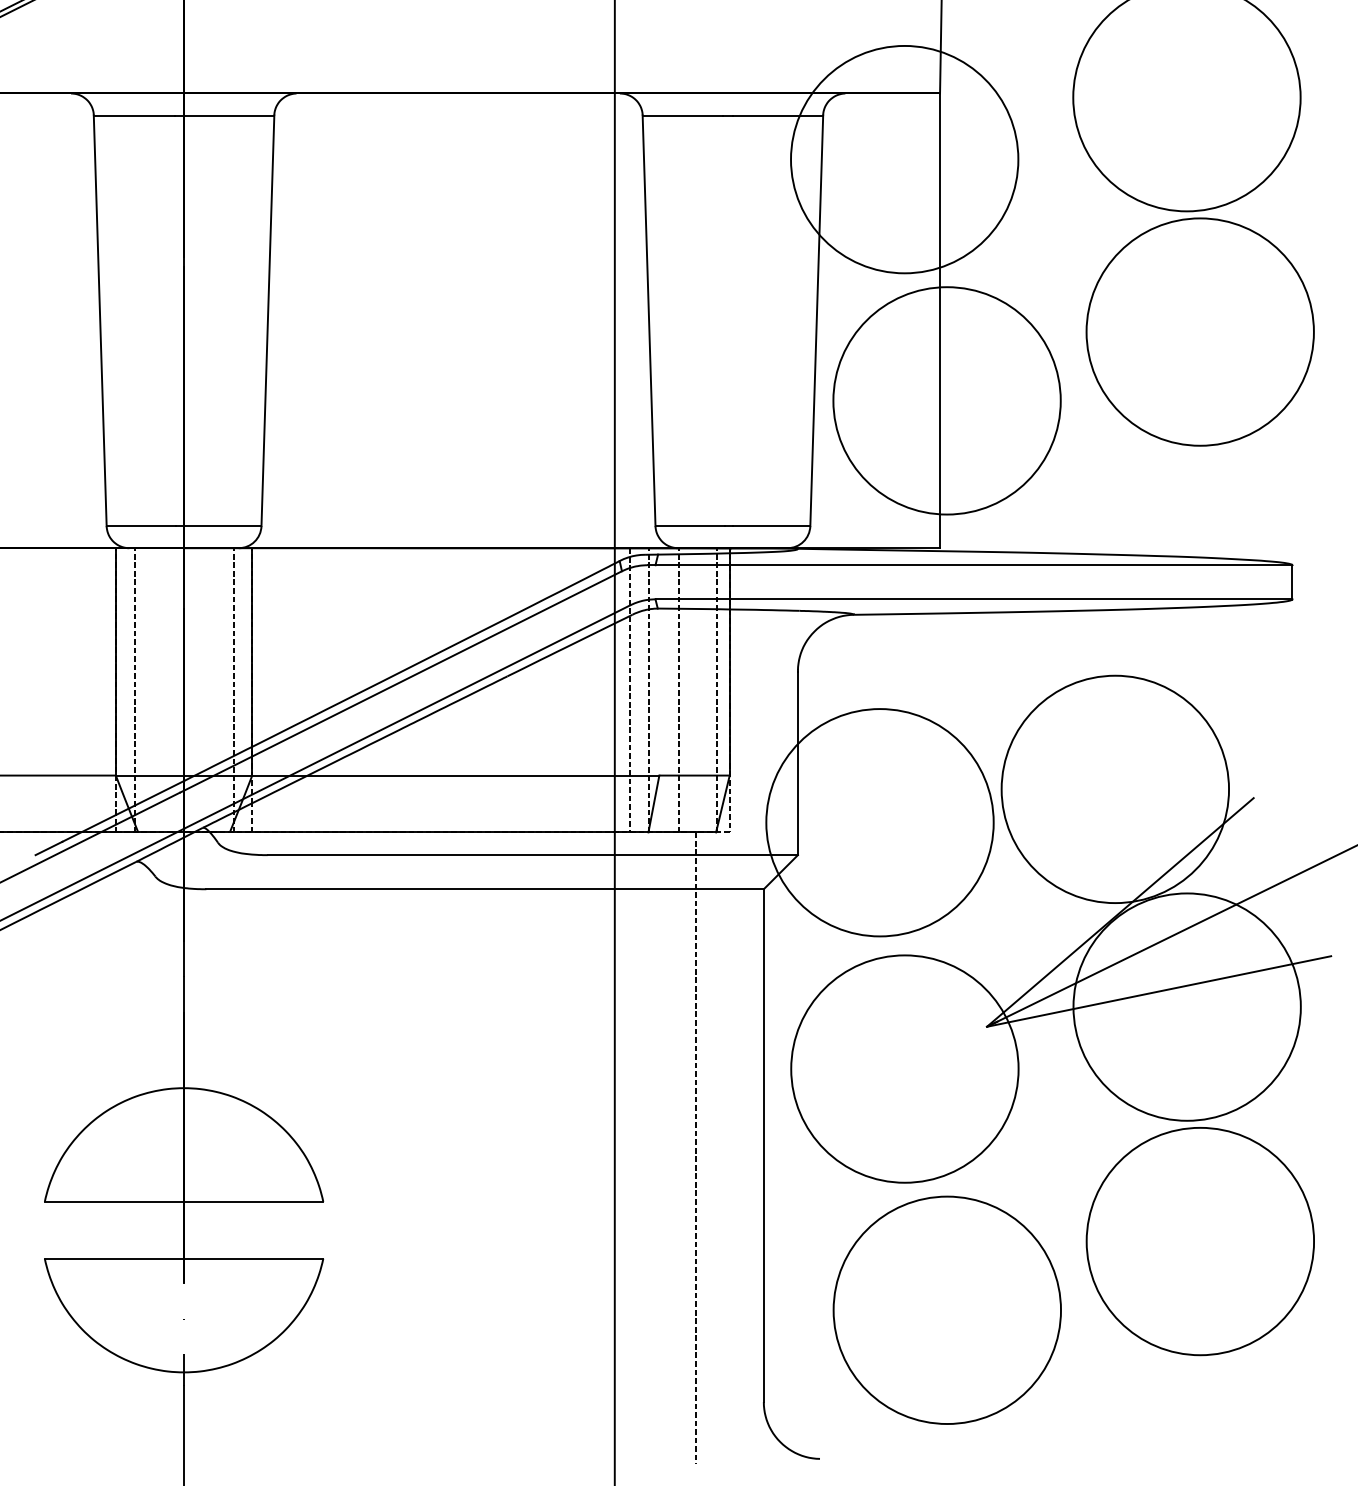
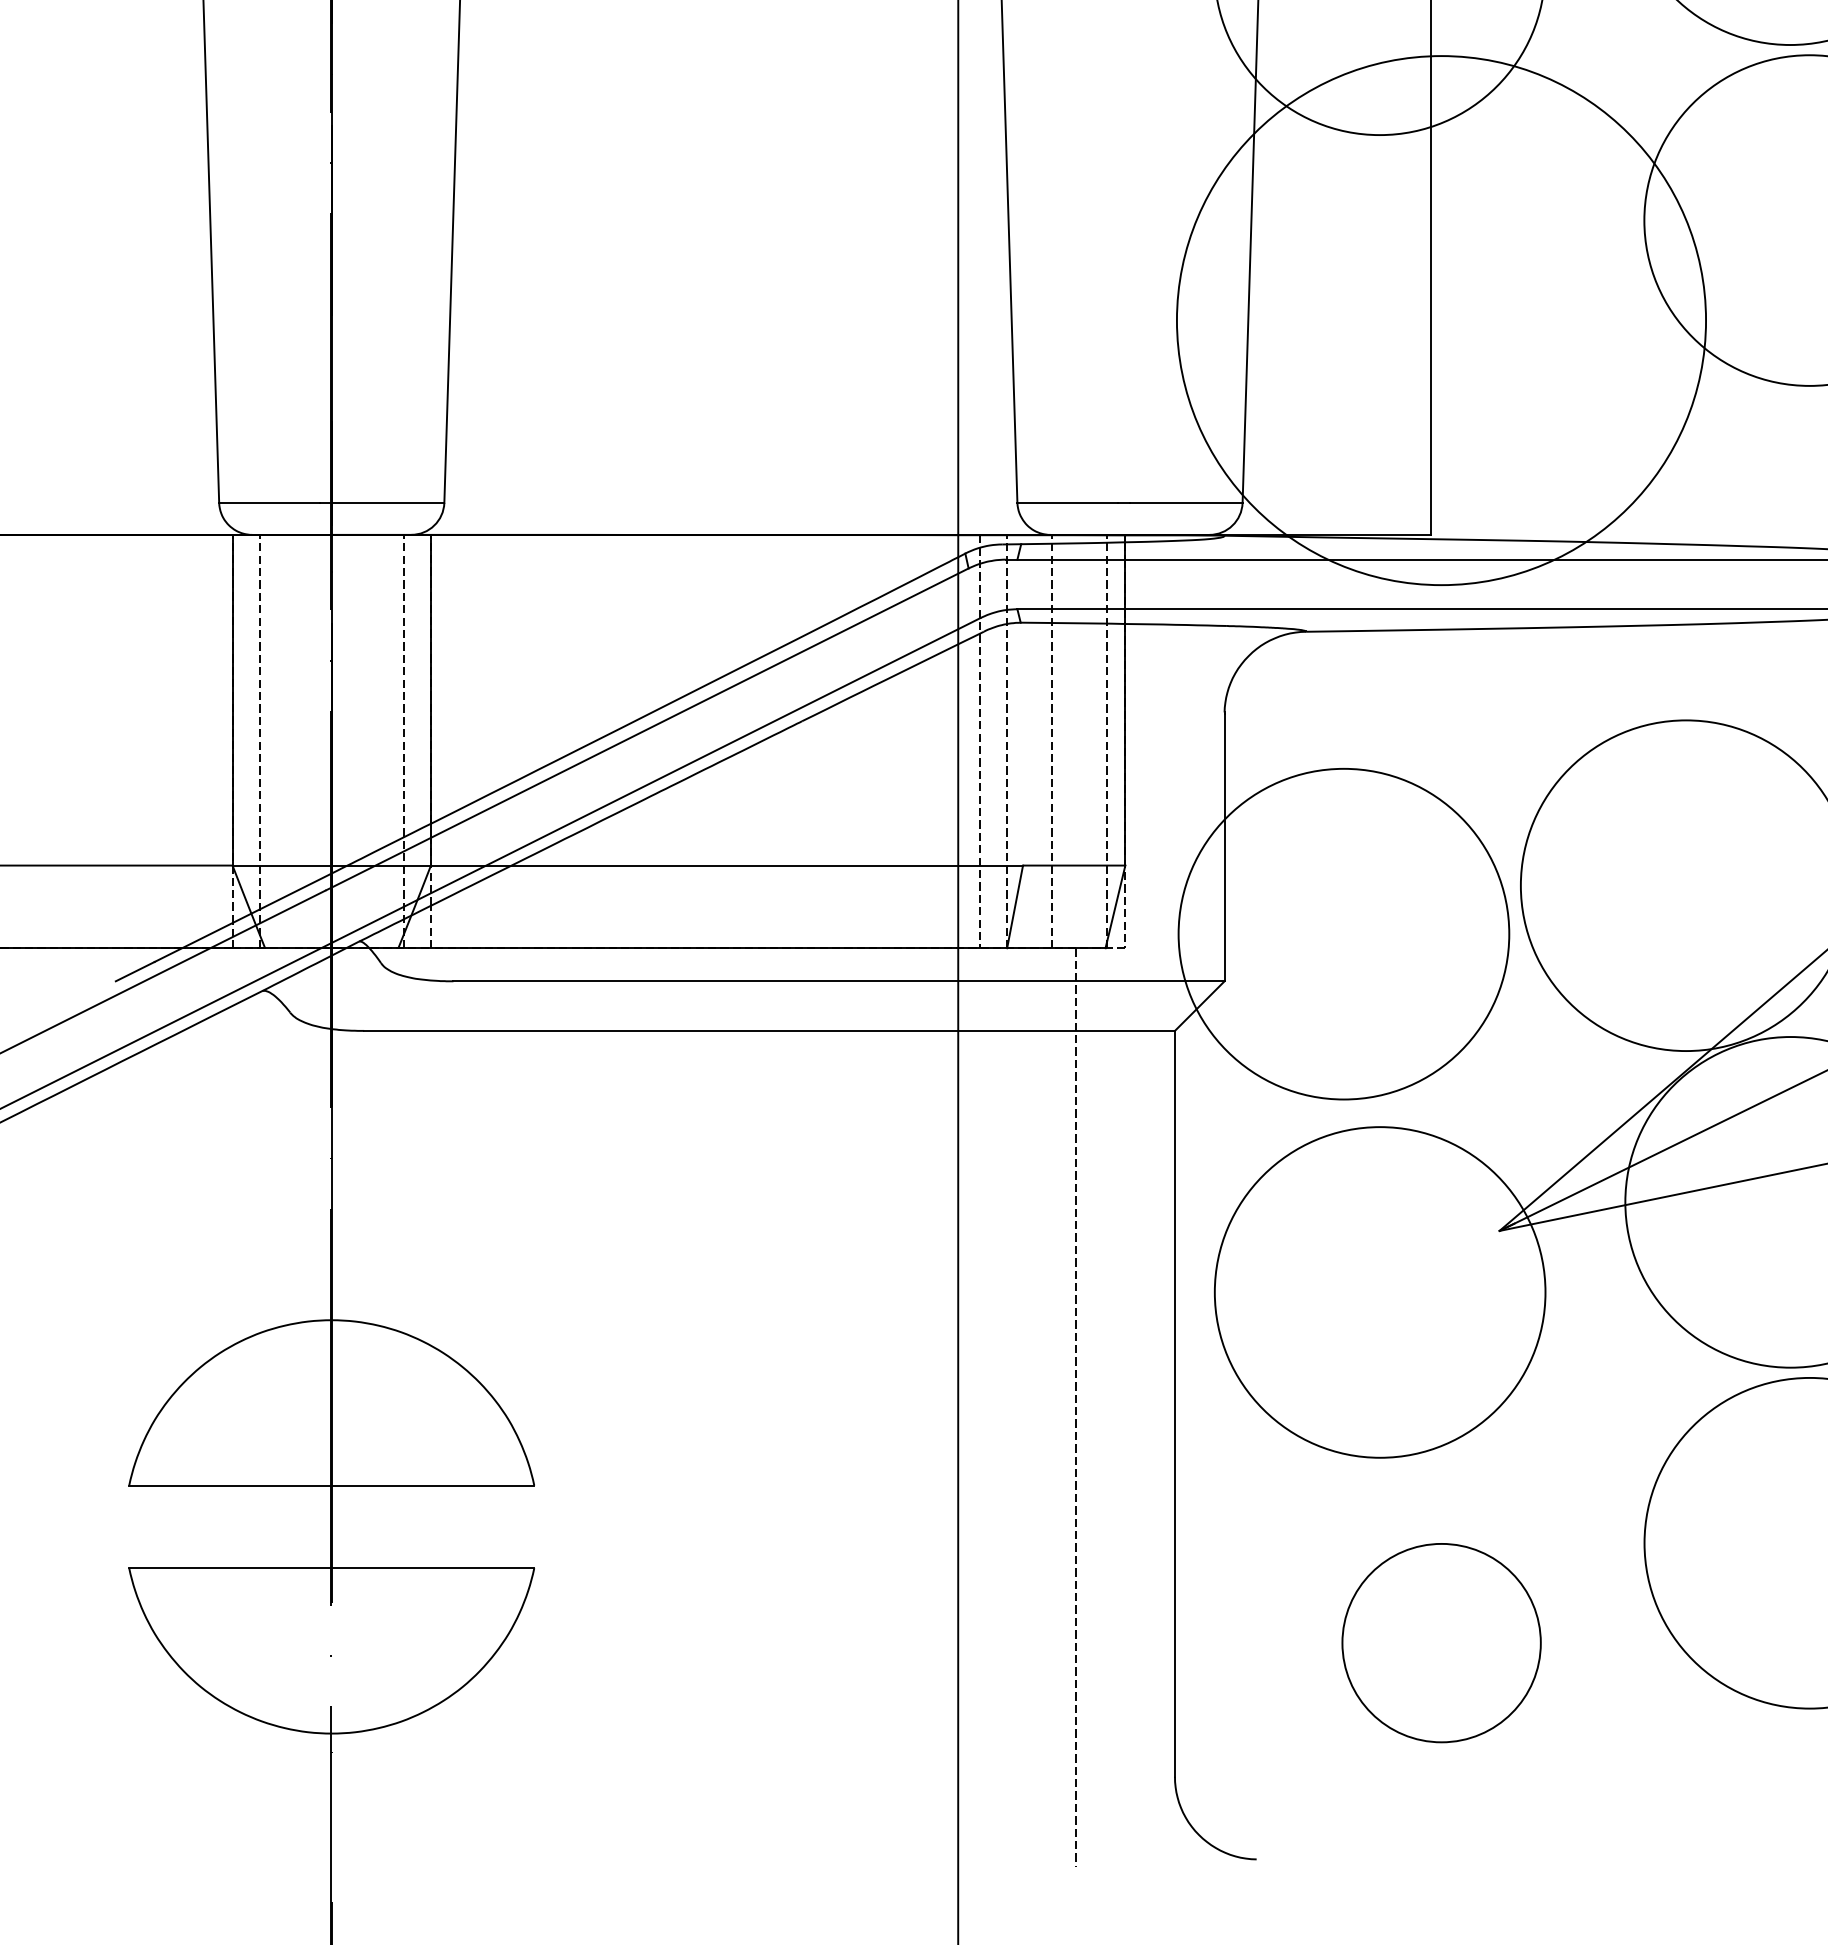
circle: (946, 400) -> (1440, 320), size x1.6
circle: (946, 1309) -> (1440, 1642), size x0.6

